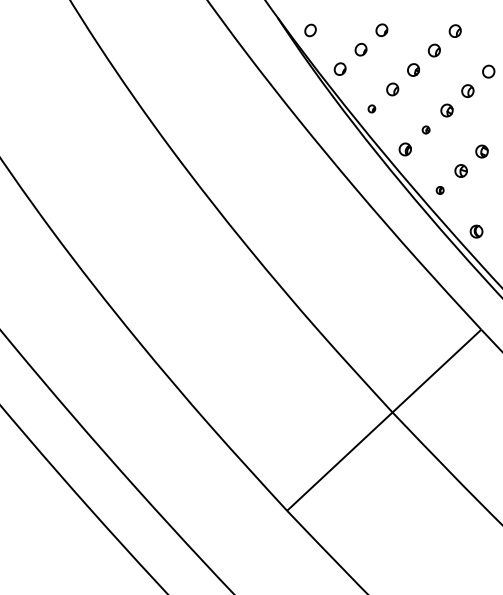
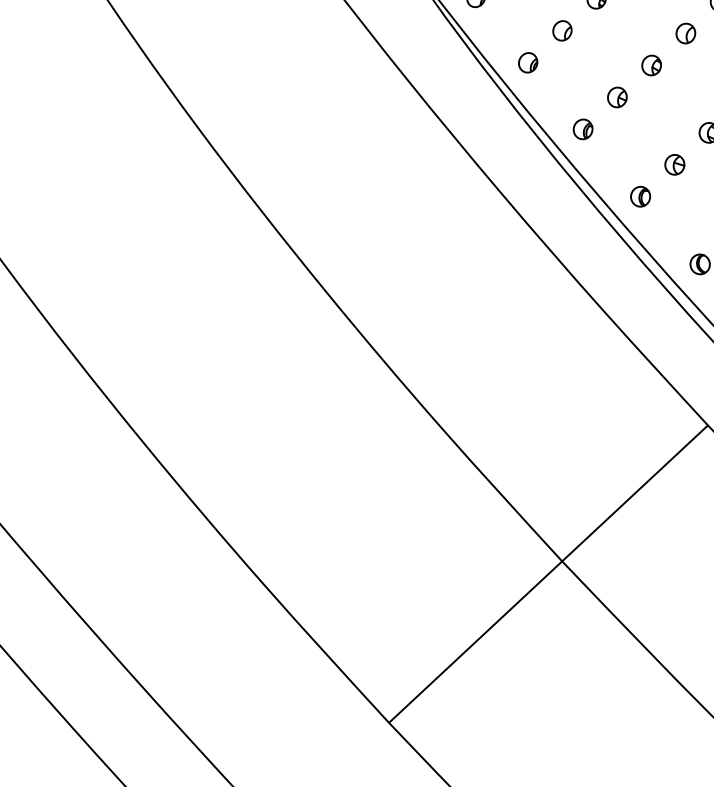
part: (371, 108) -> (527, 62), size x1.67
part: (425, 129) -> (616, 96), size x1.67
part: (439, 190) -> (639, 196), size x1.67

